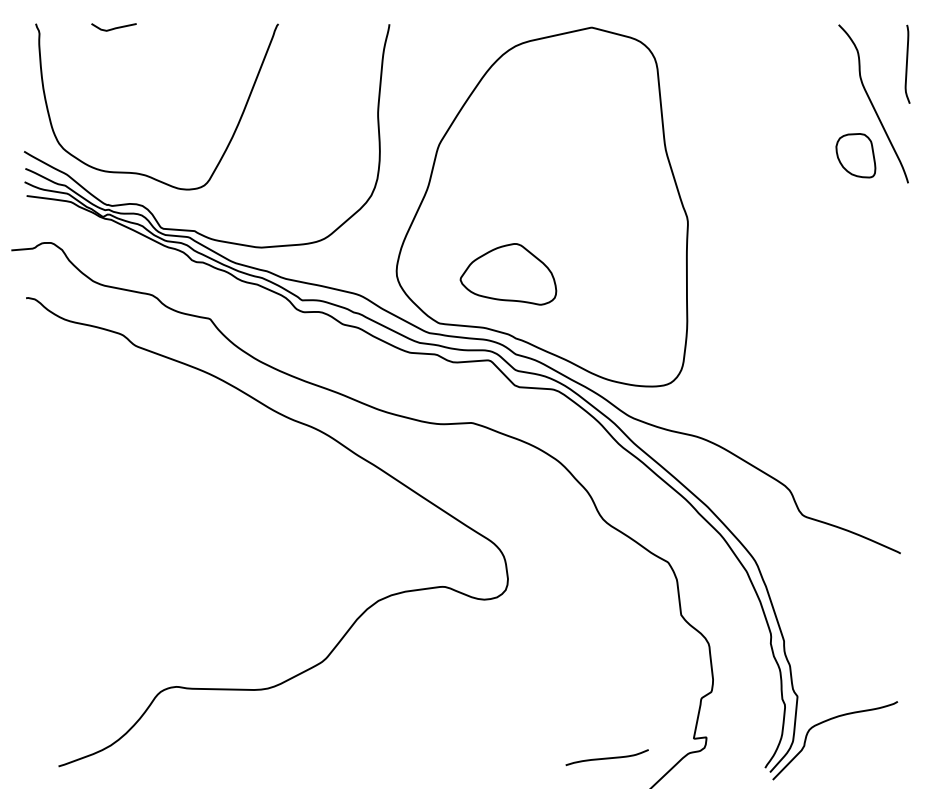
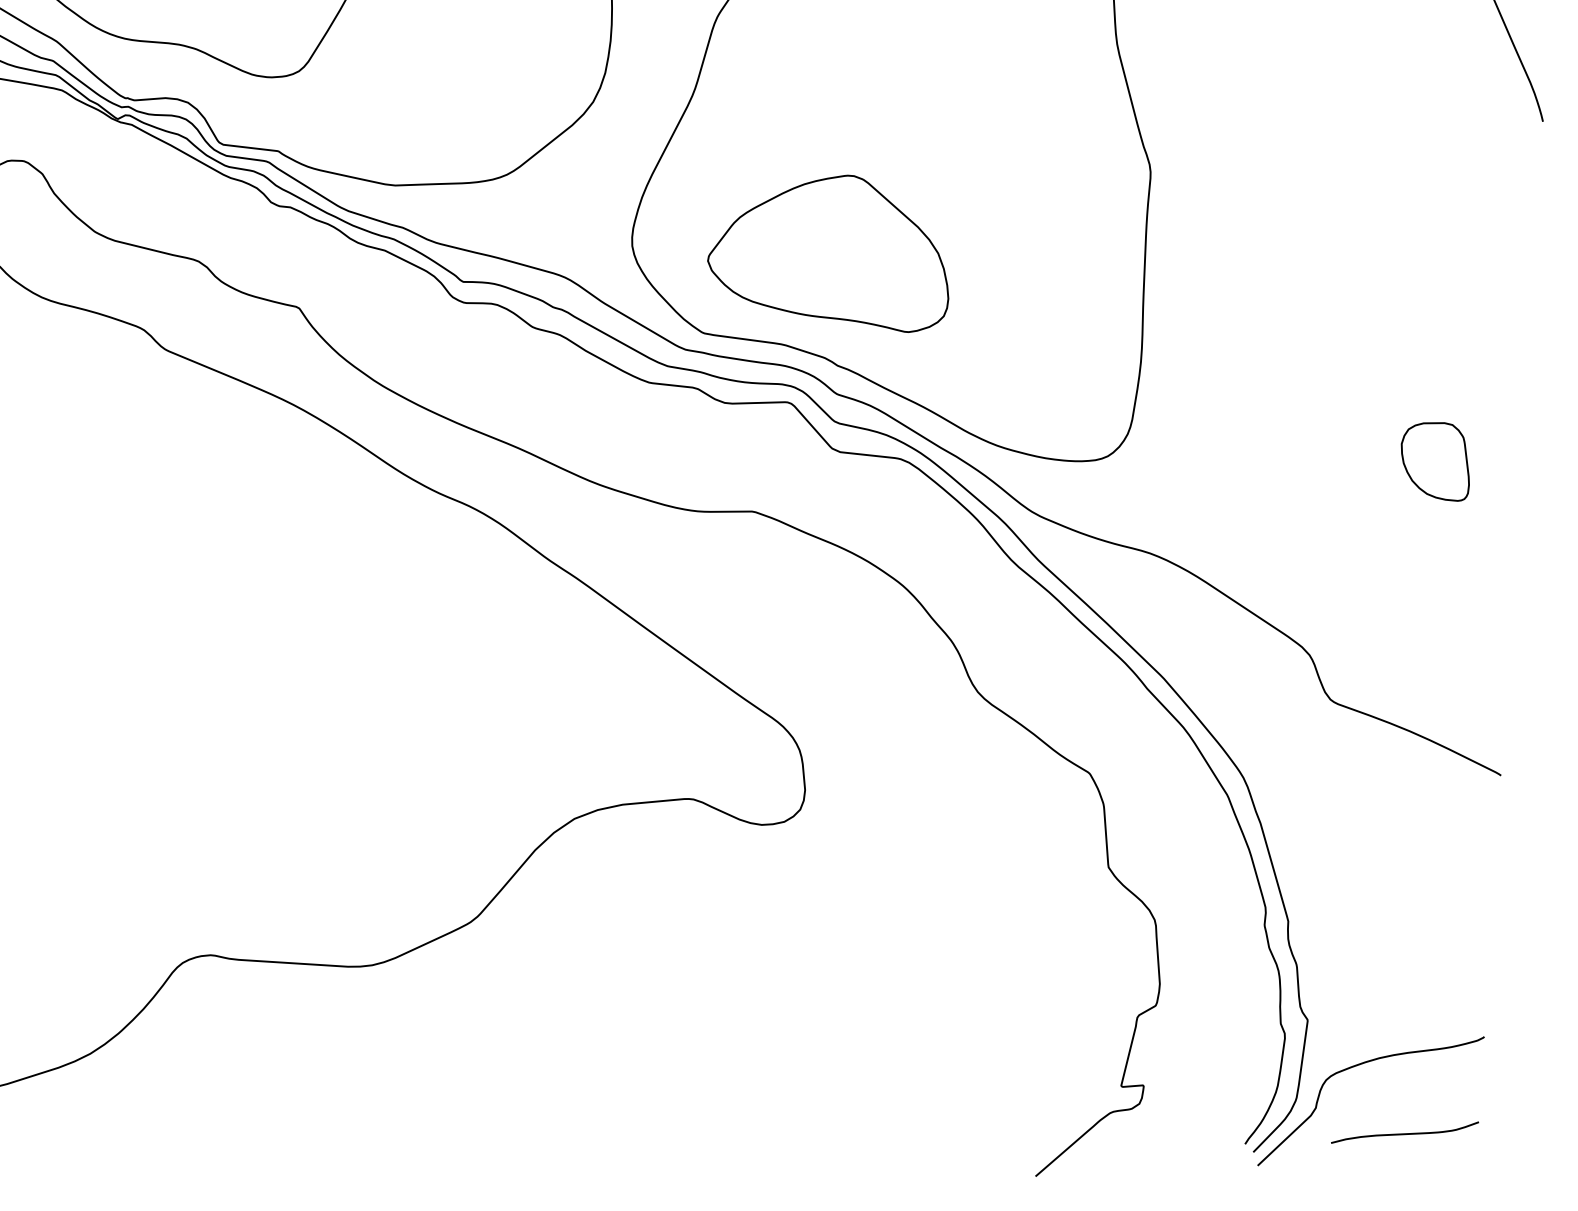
part: (855, 155) -> (1434, 460), moved
part: (508, 274) -> (829, 252), size x1.43
curve: (606, 757) -> (1403, 1132), moved

